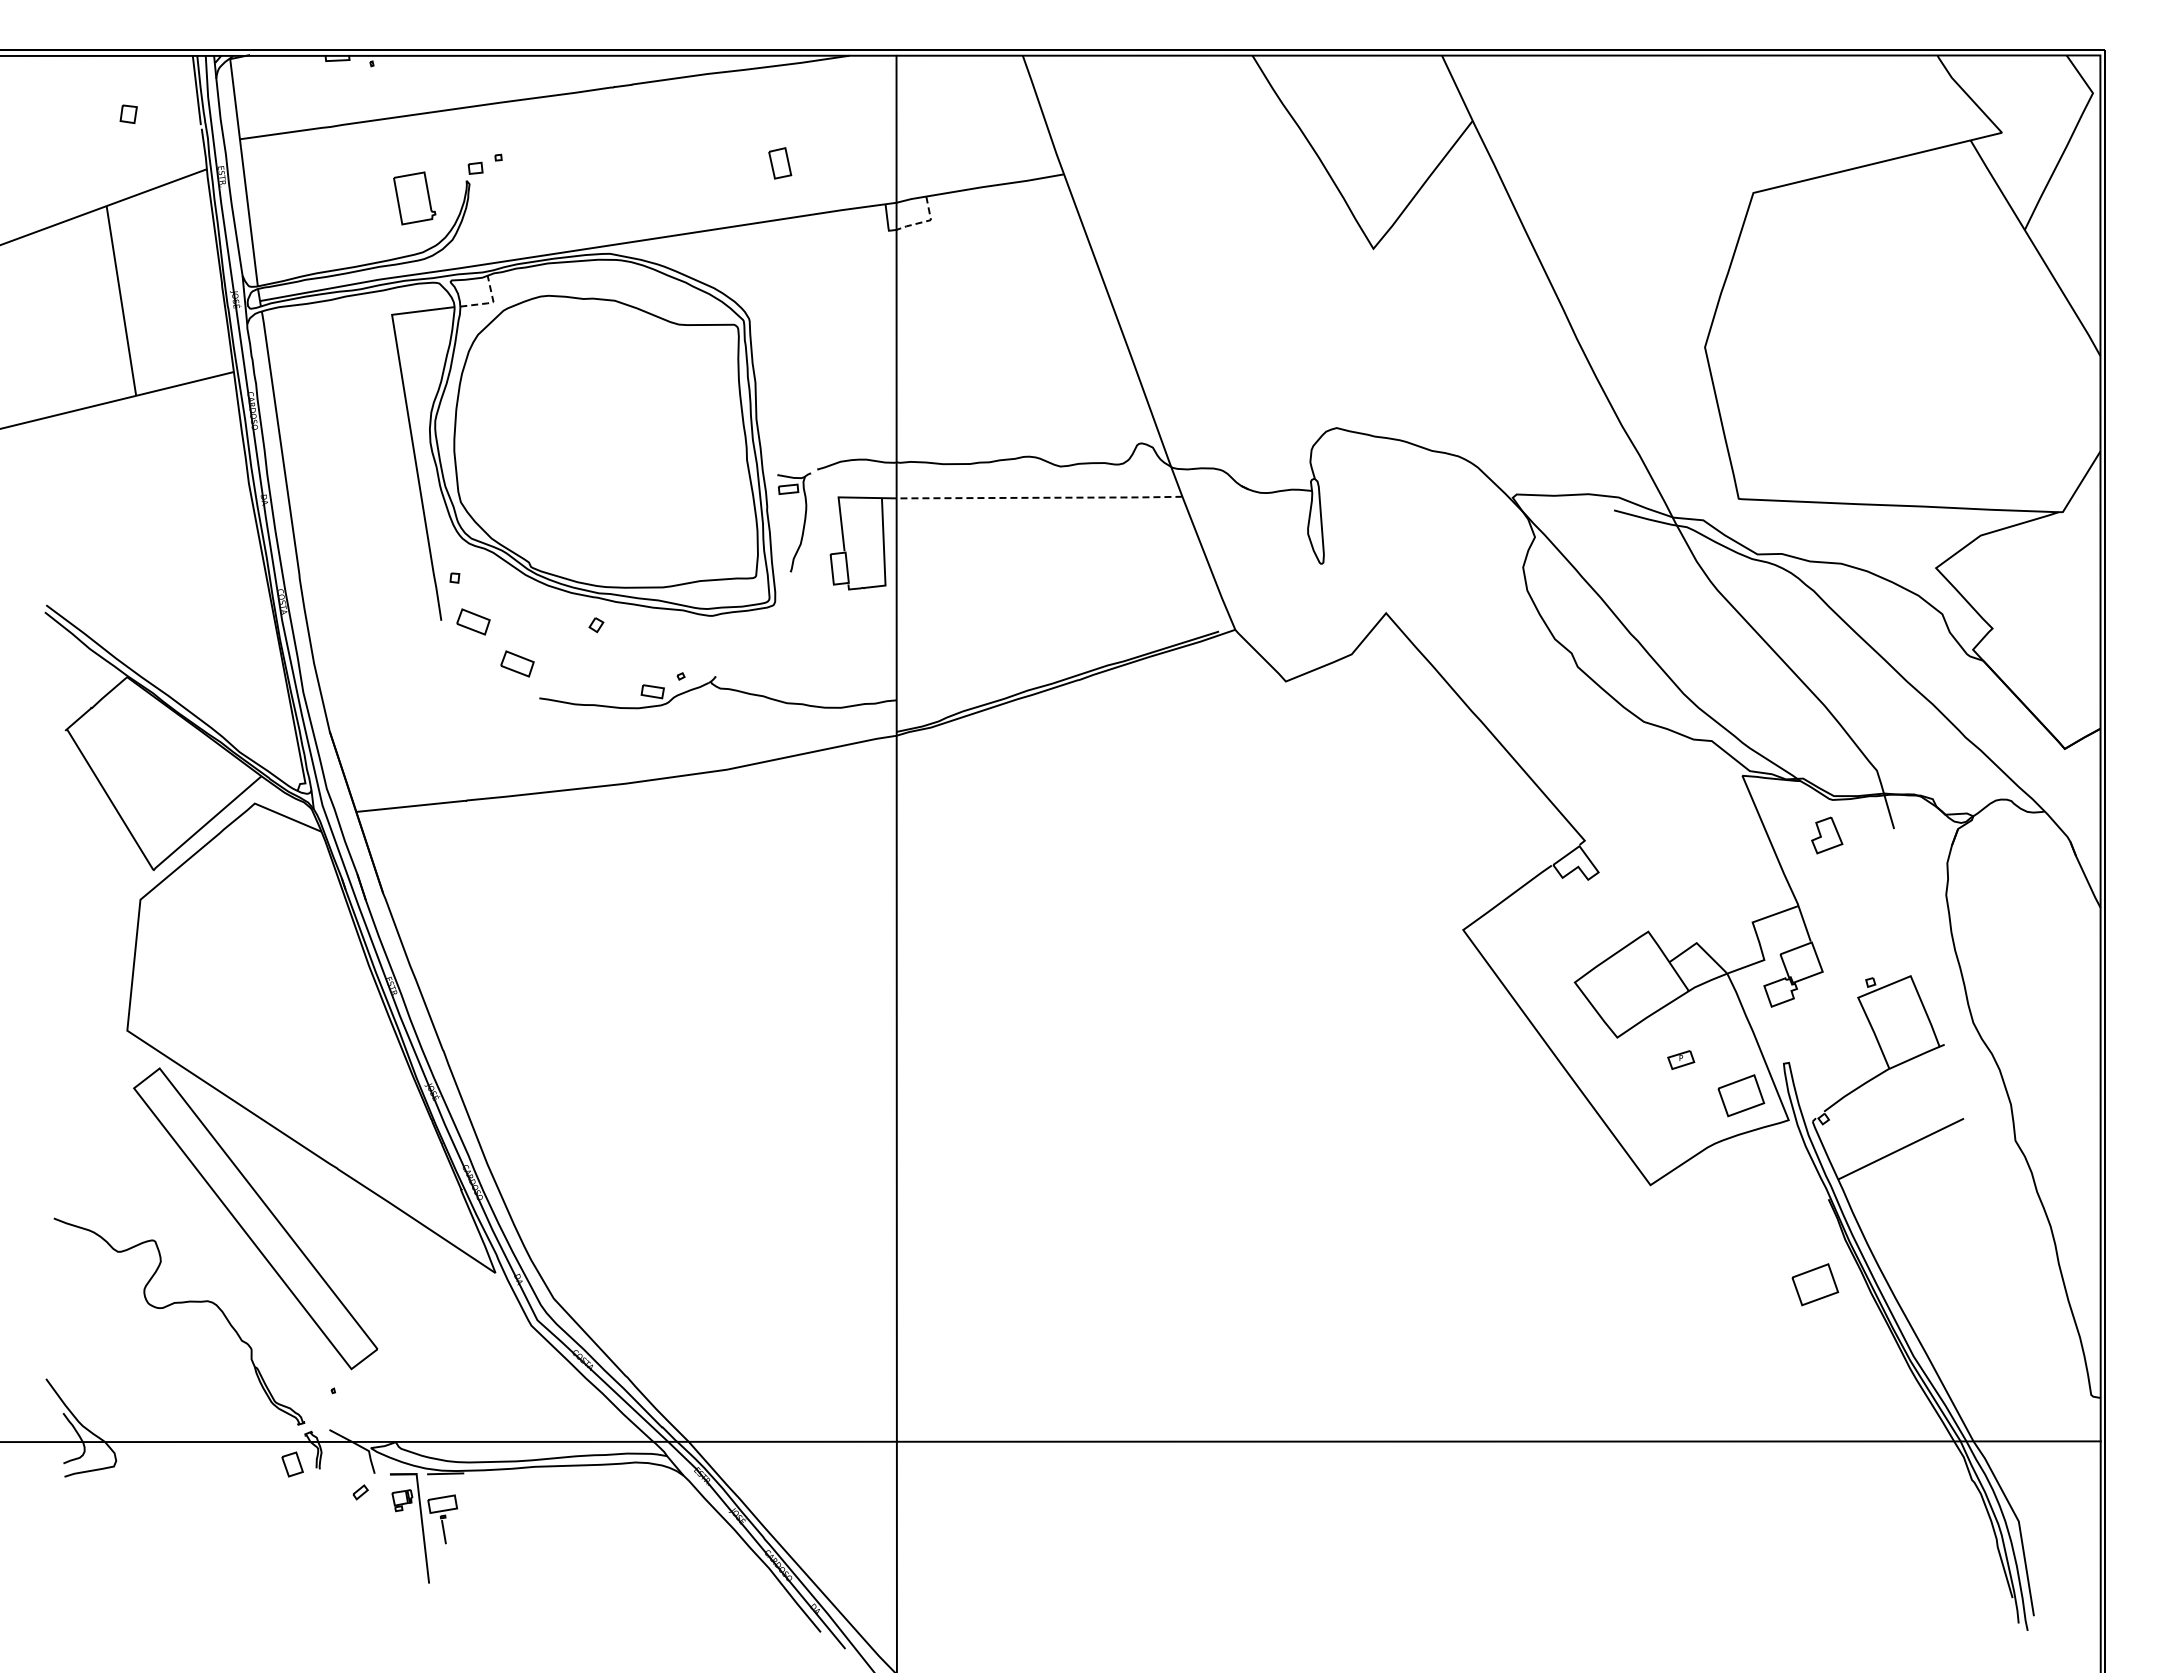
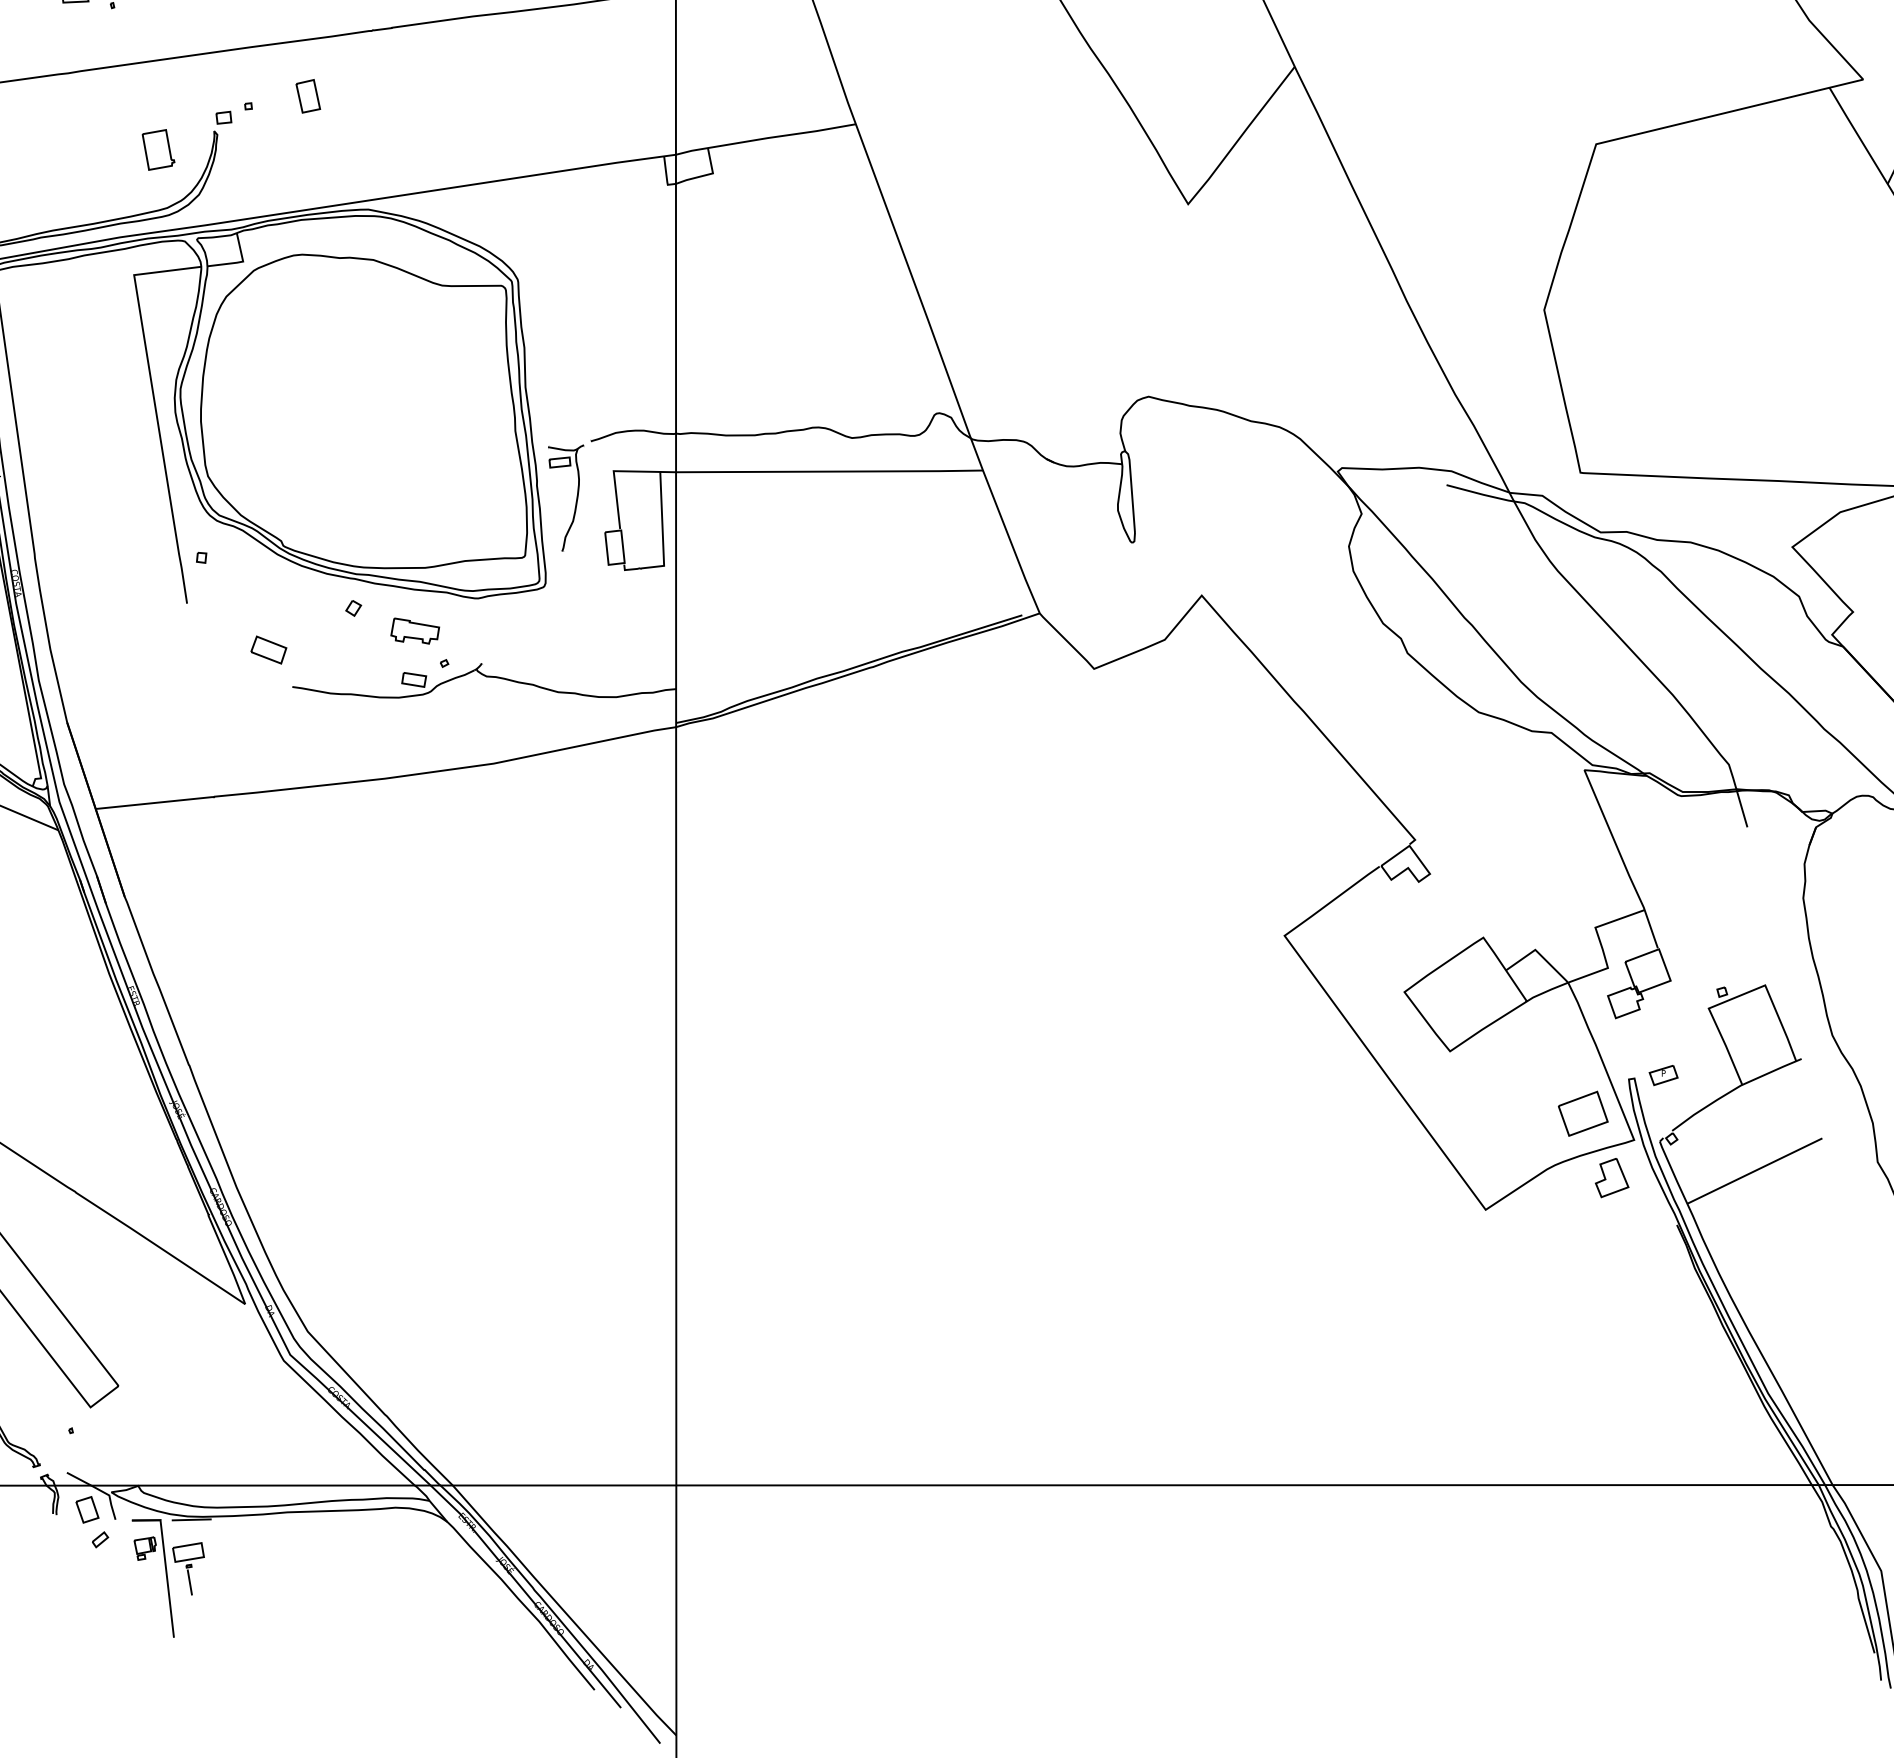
part: (780, 163) -> (308, 96), moved
part: (414, 197) -> (158, 149), size x0.71
line: (925, 221) -> (707, 174), dashed -> solid
line: (490, 302) -> (239, 261), dashed -> solid
line: (1040, 497) -> (830, 471), dashed -> solid
part: (473, 621) -> (221, 604), removed
part: (653, 645) -> (414, 630), added
part: (1827, 835) -> (1612, 1177), moved
part: (1681, 1059) -> (1663, 1074), moved
part: (1815, 1284) -> (1662, 1316), removed
part: (292, 1464) -> (87, 1509), moved

